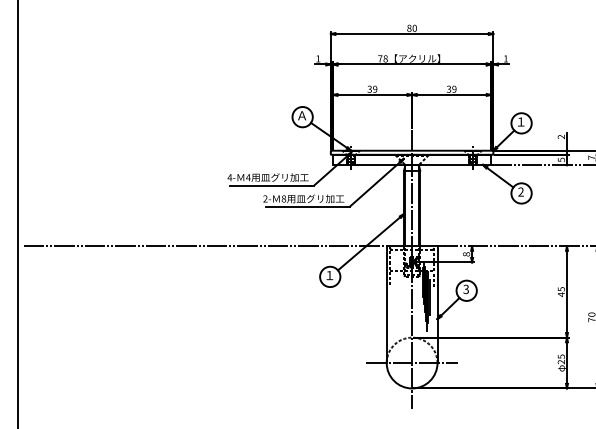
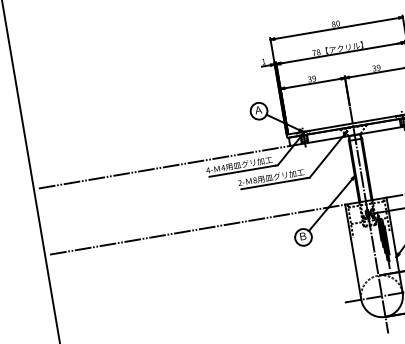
line: (177, 164) -> (163, 166), added
text: (329, 275) -> (302, 236), １ -> Ｂ

